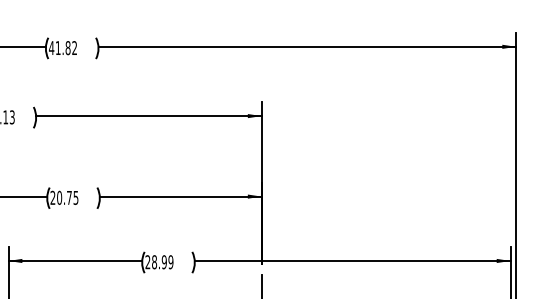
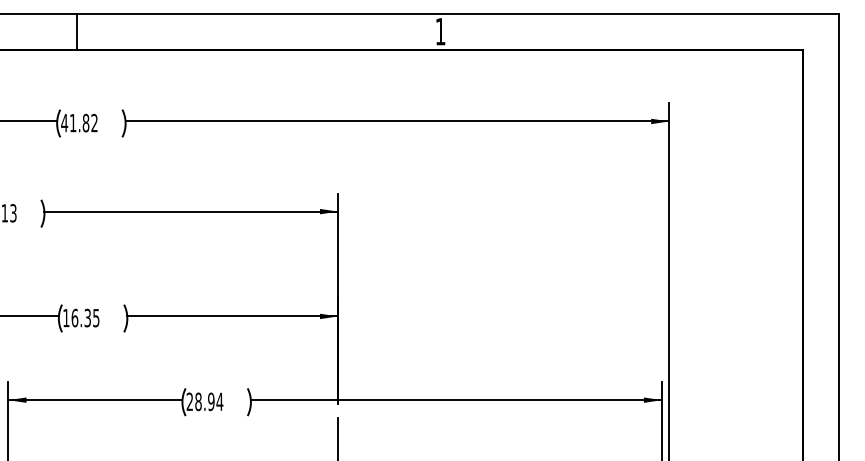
text: (60, 197) -> (76, 317), 20.75 -> 16.35
text: (170, 261) -> (219, 401), 28.99 -> 28.94

